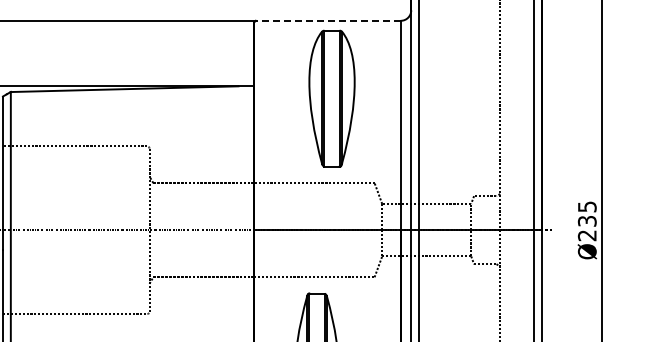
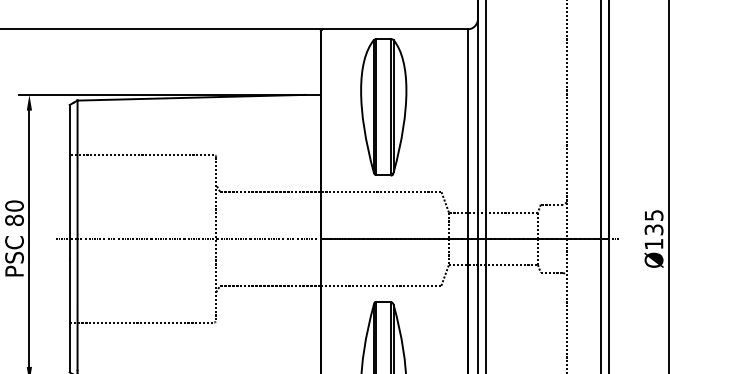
line: (327, 20) -> (394, 29), dashed -> solid
part: (331, 98) -> (383, 107), moved
text: (586, 235) -> (653, 244), Ø235 -> Ø135

